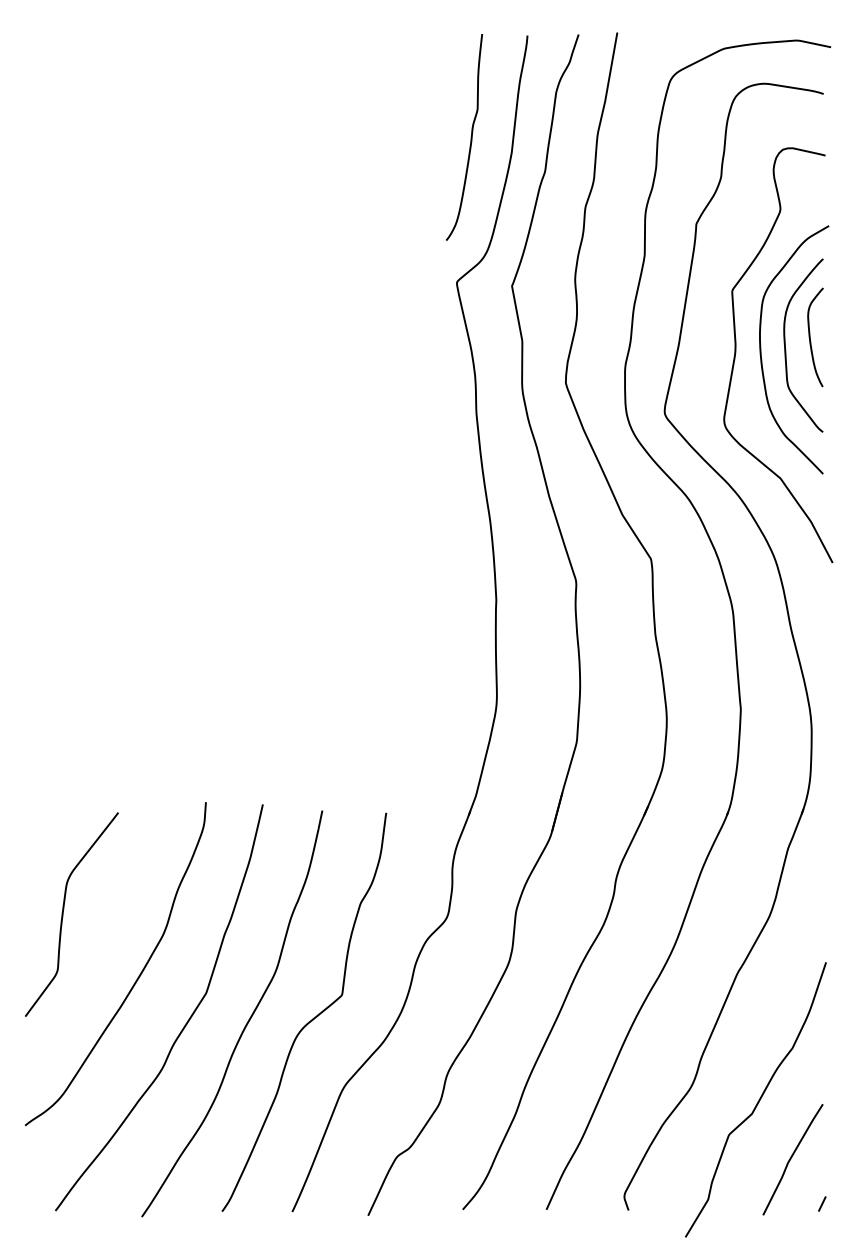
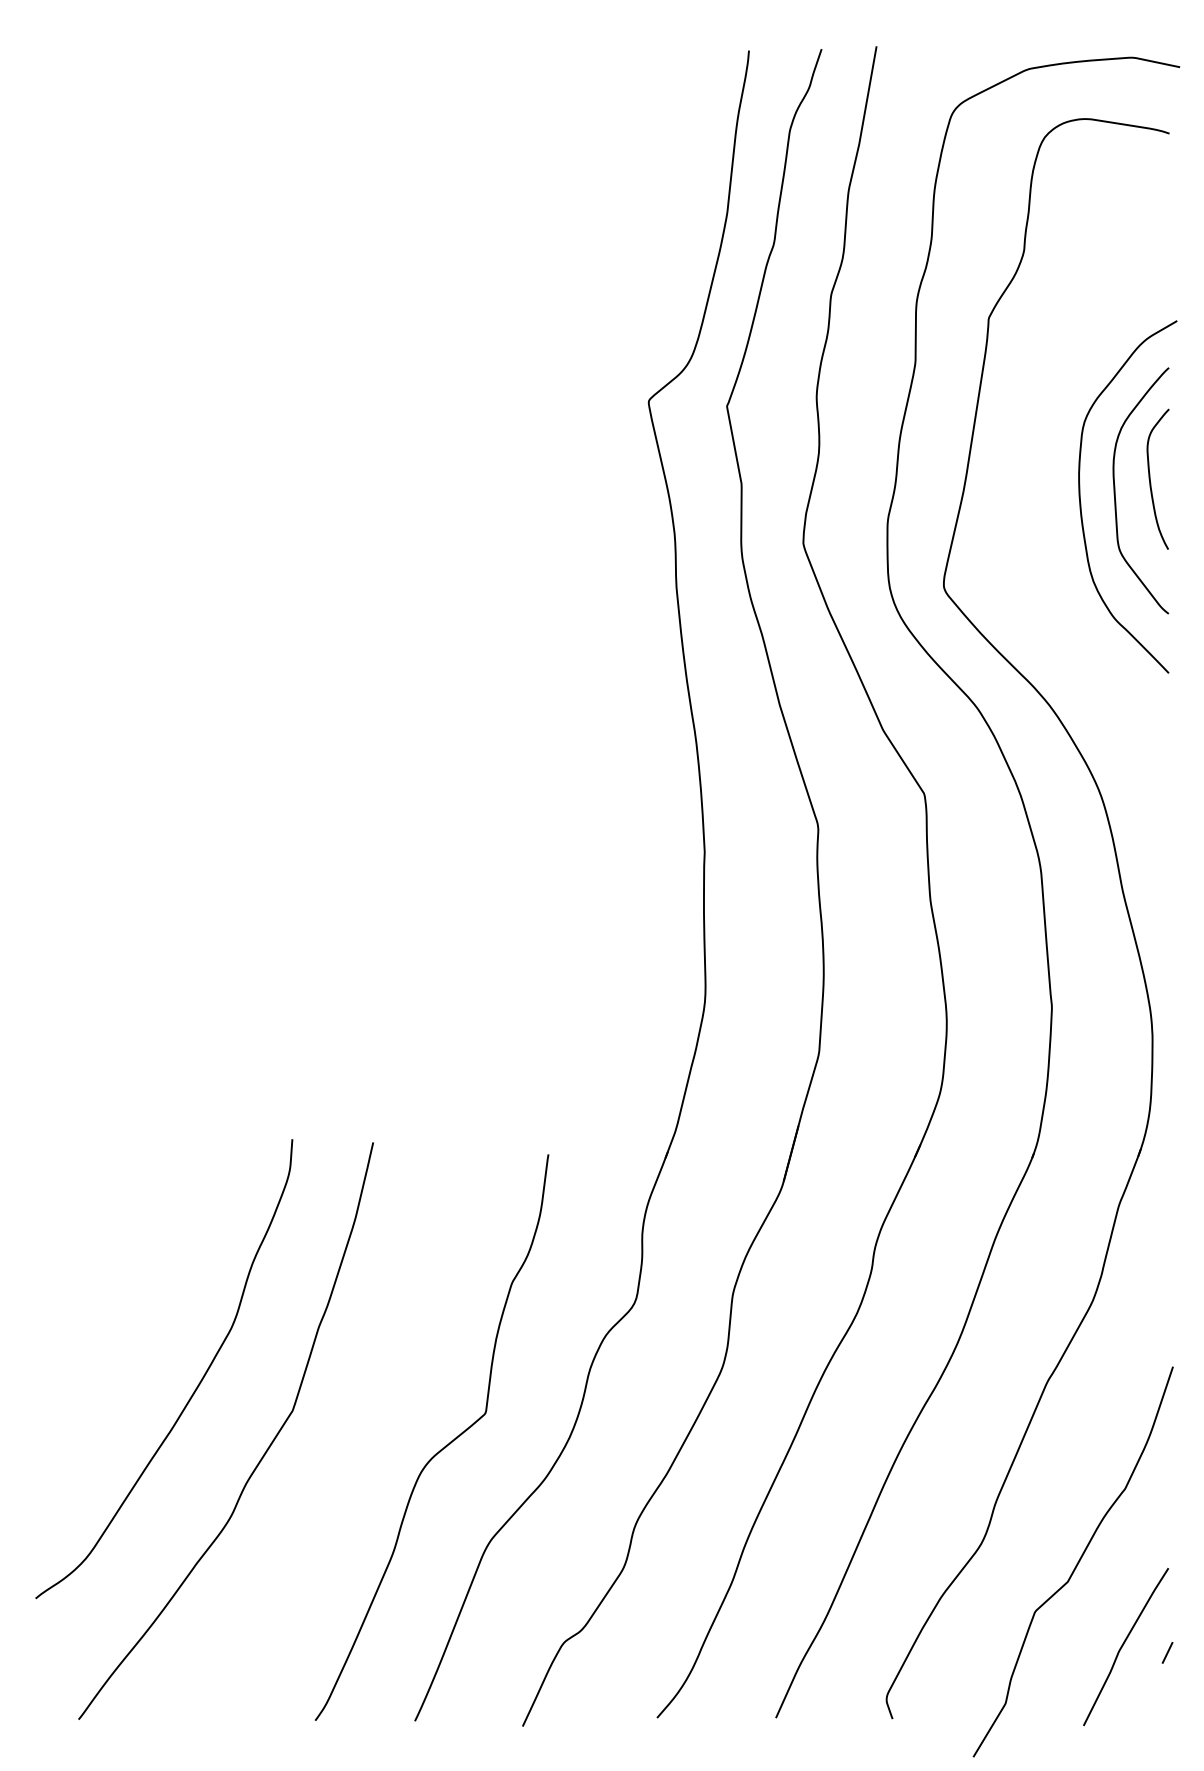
curve: (470, 137) -> (668, 195), removed
curve: (736, 350) -> (1045, 498), removed
curve: (63, 912) -> (90, 1295), removed
curve: (246, 1022) -> (350, 1452), removed
line: (822, 1203) -> (1167, 1652), moved

